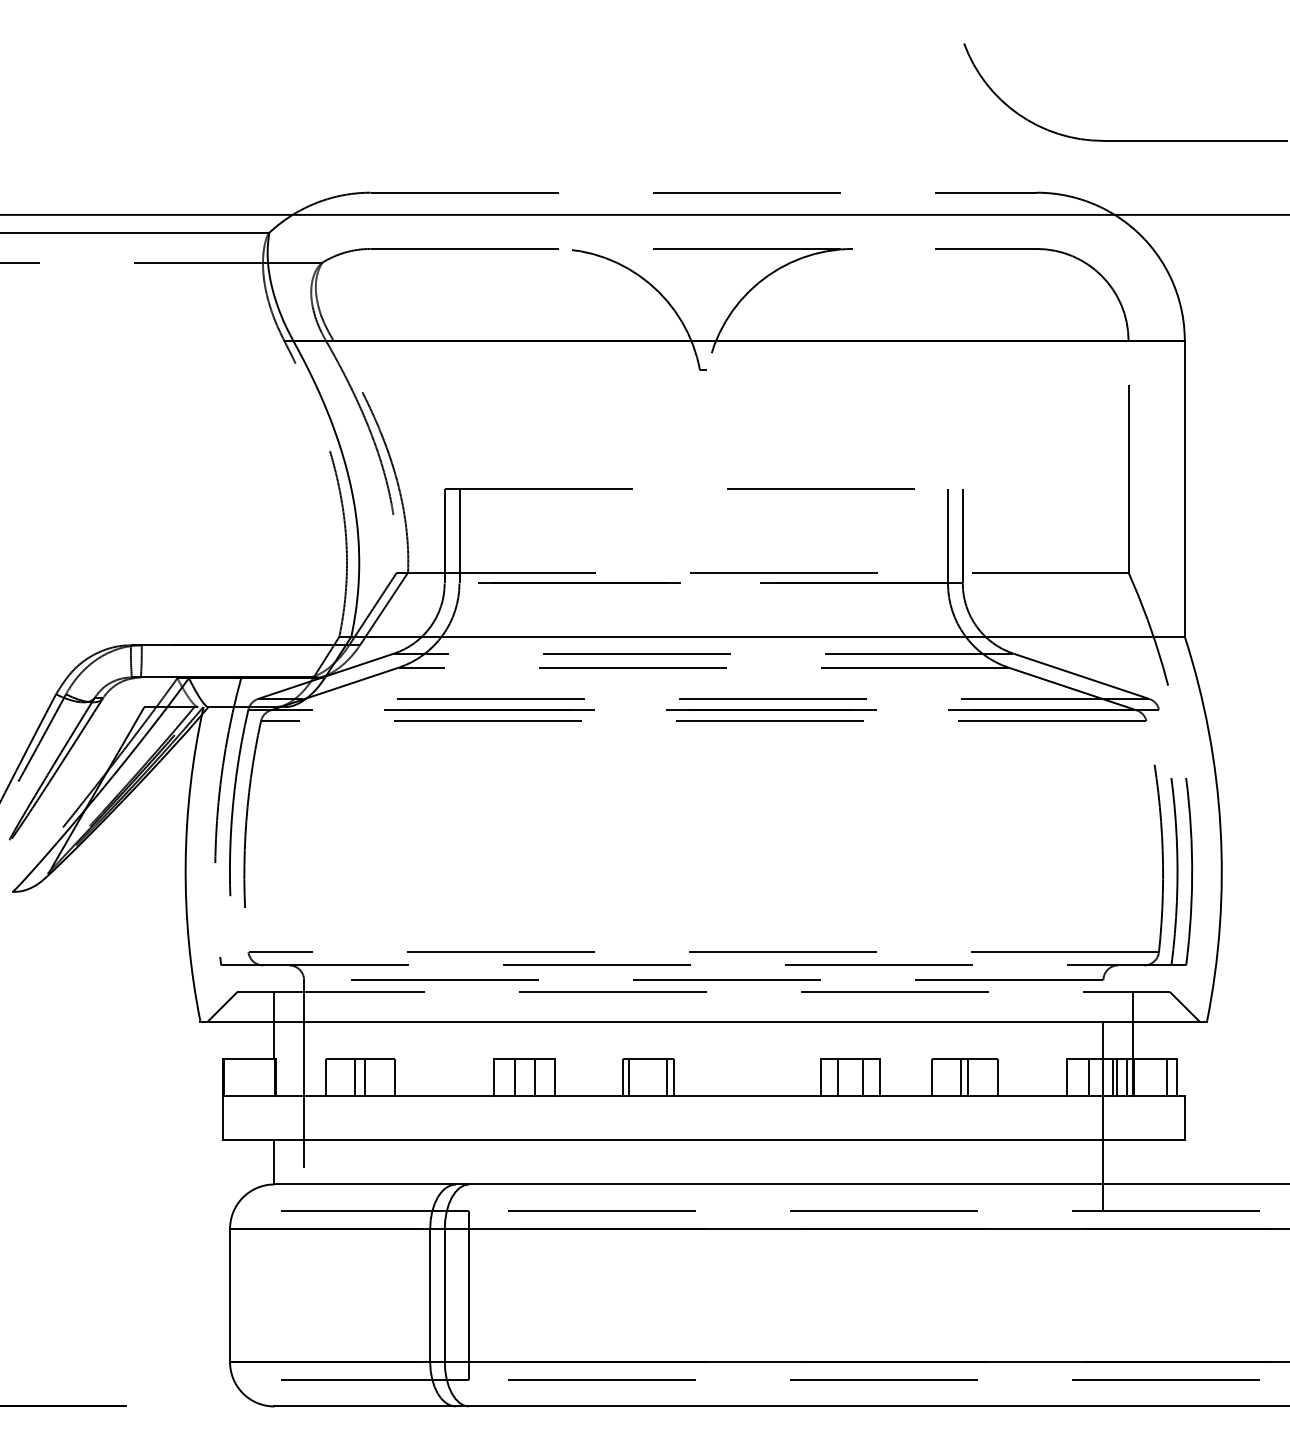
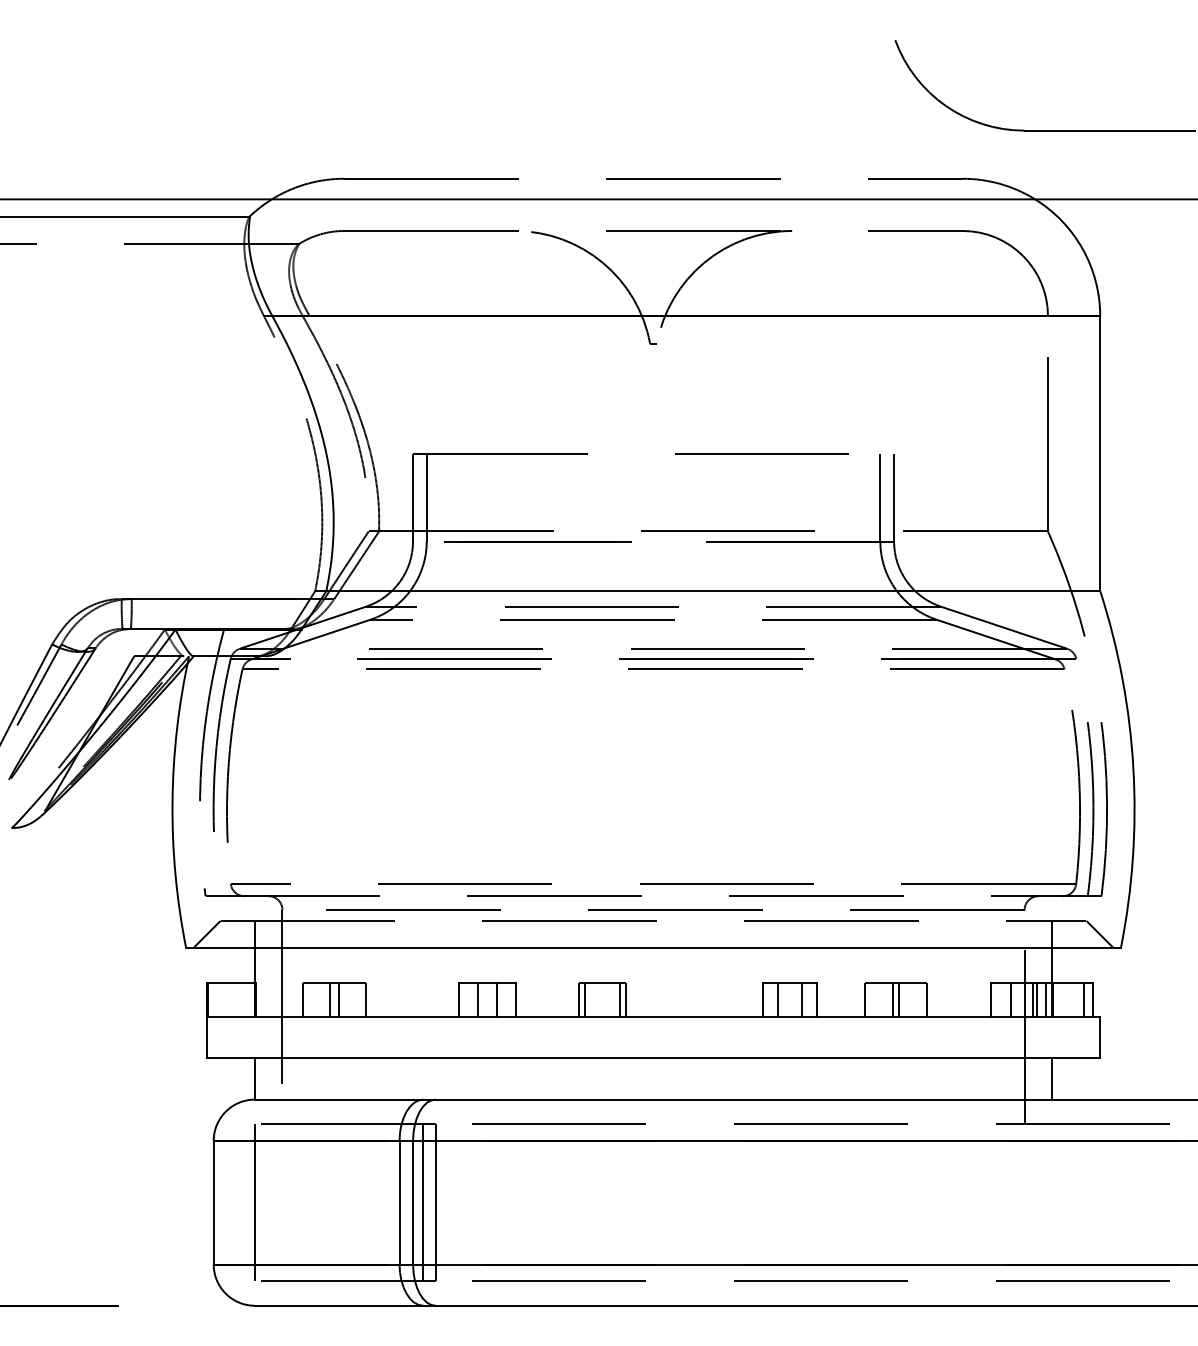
line: (1133, 1162) -> (1052, 1079), added
line: (274, 1295) -> (254, 1202), added
line: (455, 1295) -> (423, 1202), added

